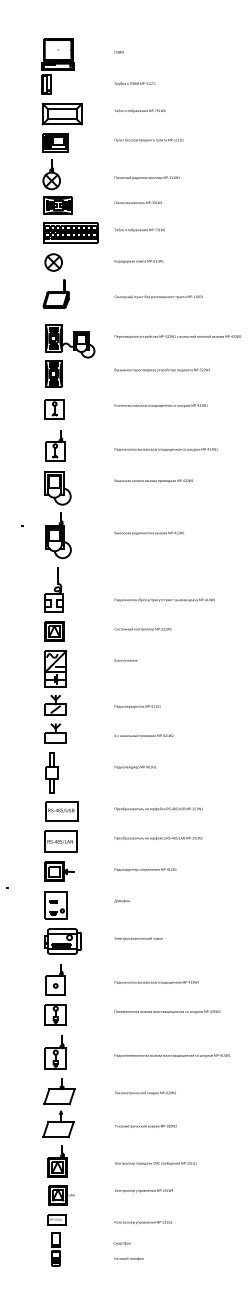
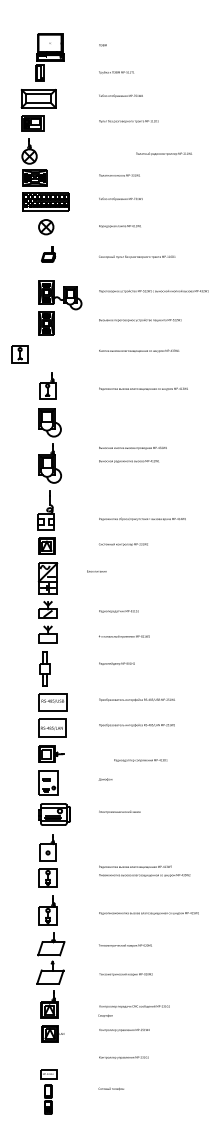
text: (146, 177) -> (163, 153), moved
part: (60, 178) -> (37, 154), moved
part: (56, 294) -> (48, 254), size x0.6
part: (53, 409) -> (19, 354), moved
text: (153, 480) -> (132, 447), moved
text: (125, 660) -> (96, 571), moved
text: (145, 869) -> (140, 760), moved
text: (156, 981) -> (135, 866), moved
part: (56, 1239) -> (48, 1091), moved
text: (122, 1243) -> (105, 1015), moved

